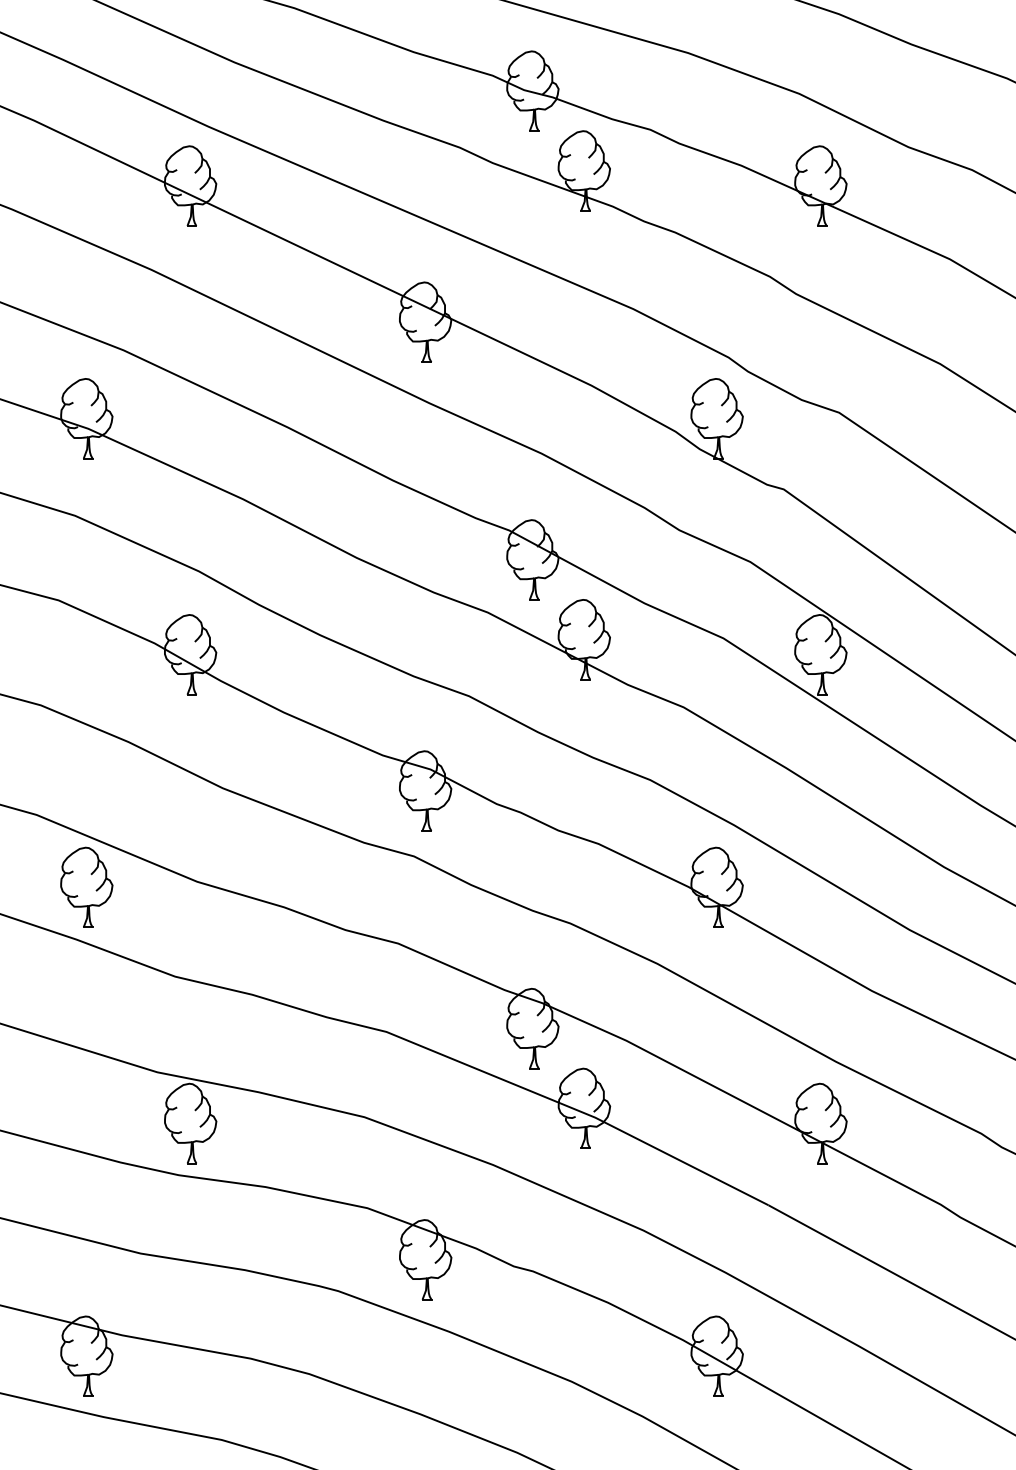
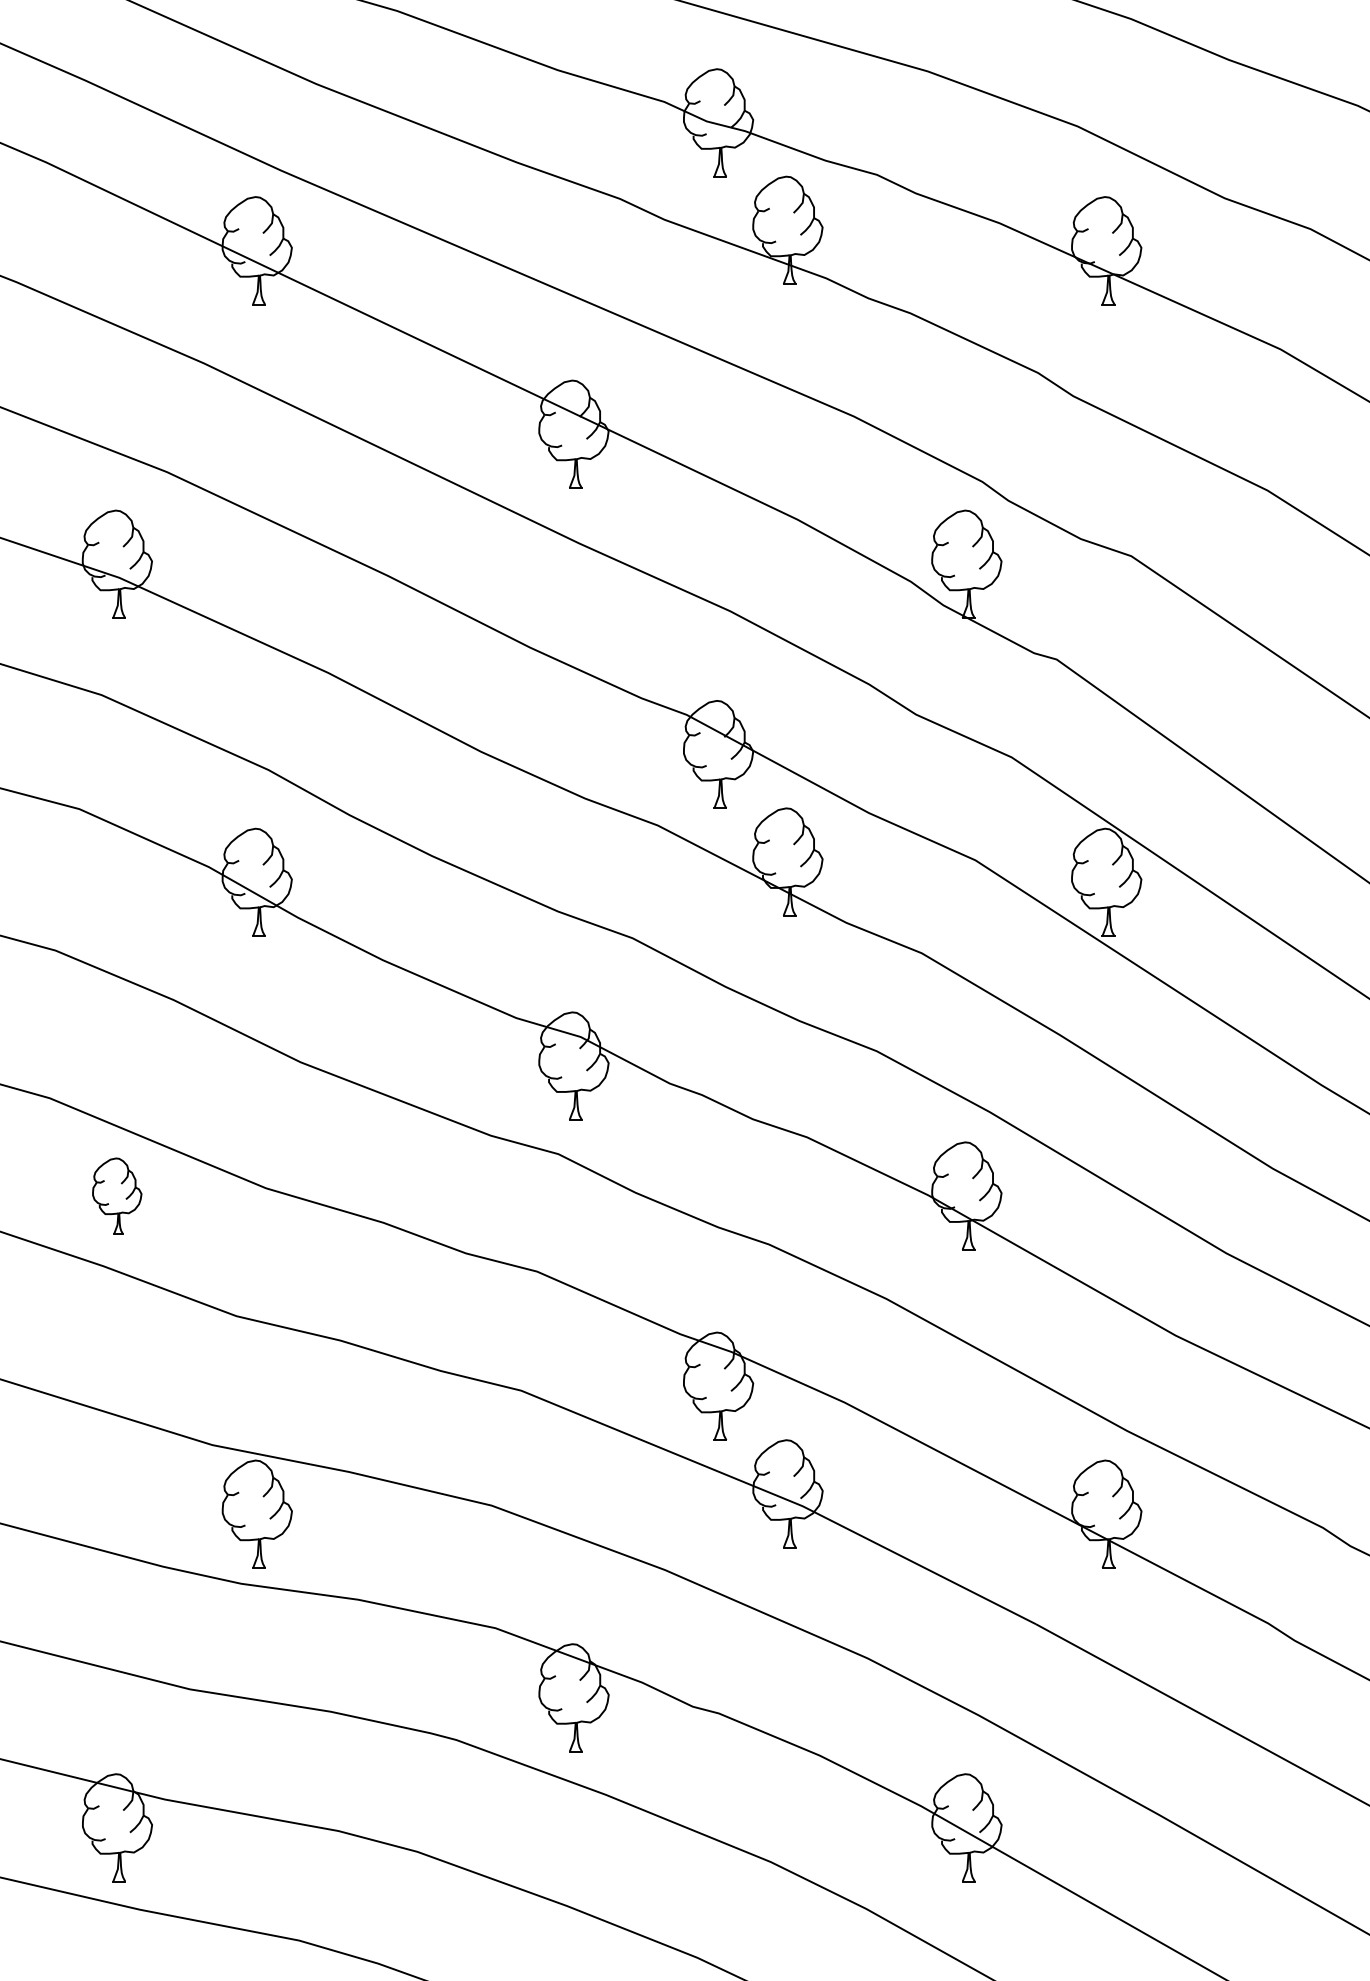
part: (86, 887) -> (116, 1195), size x0.7

